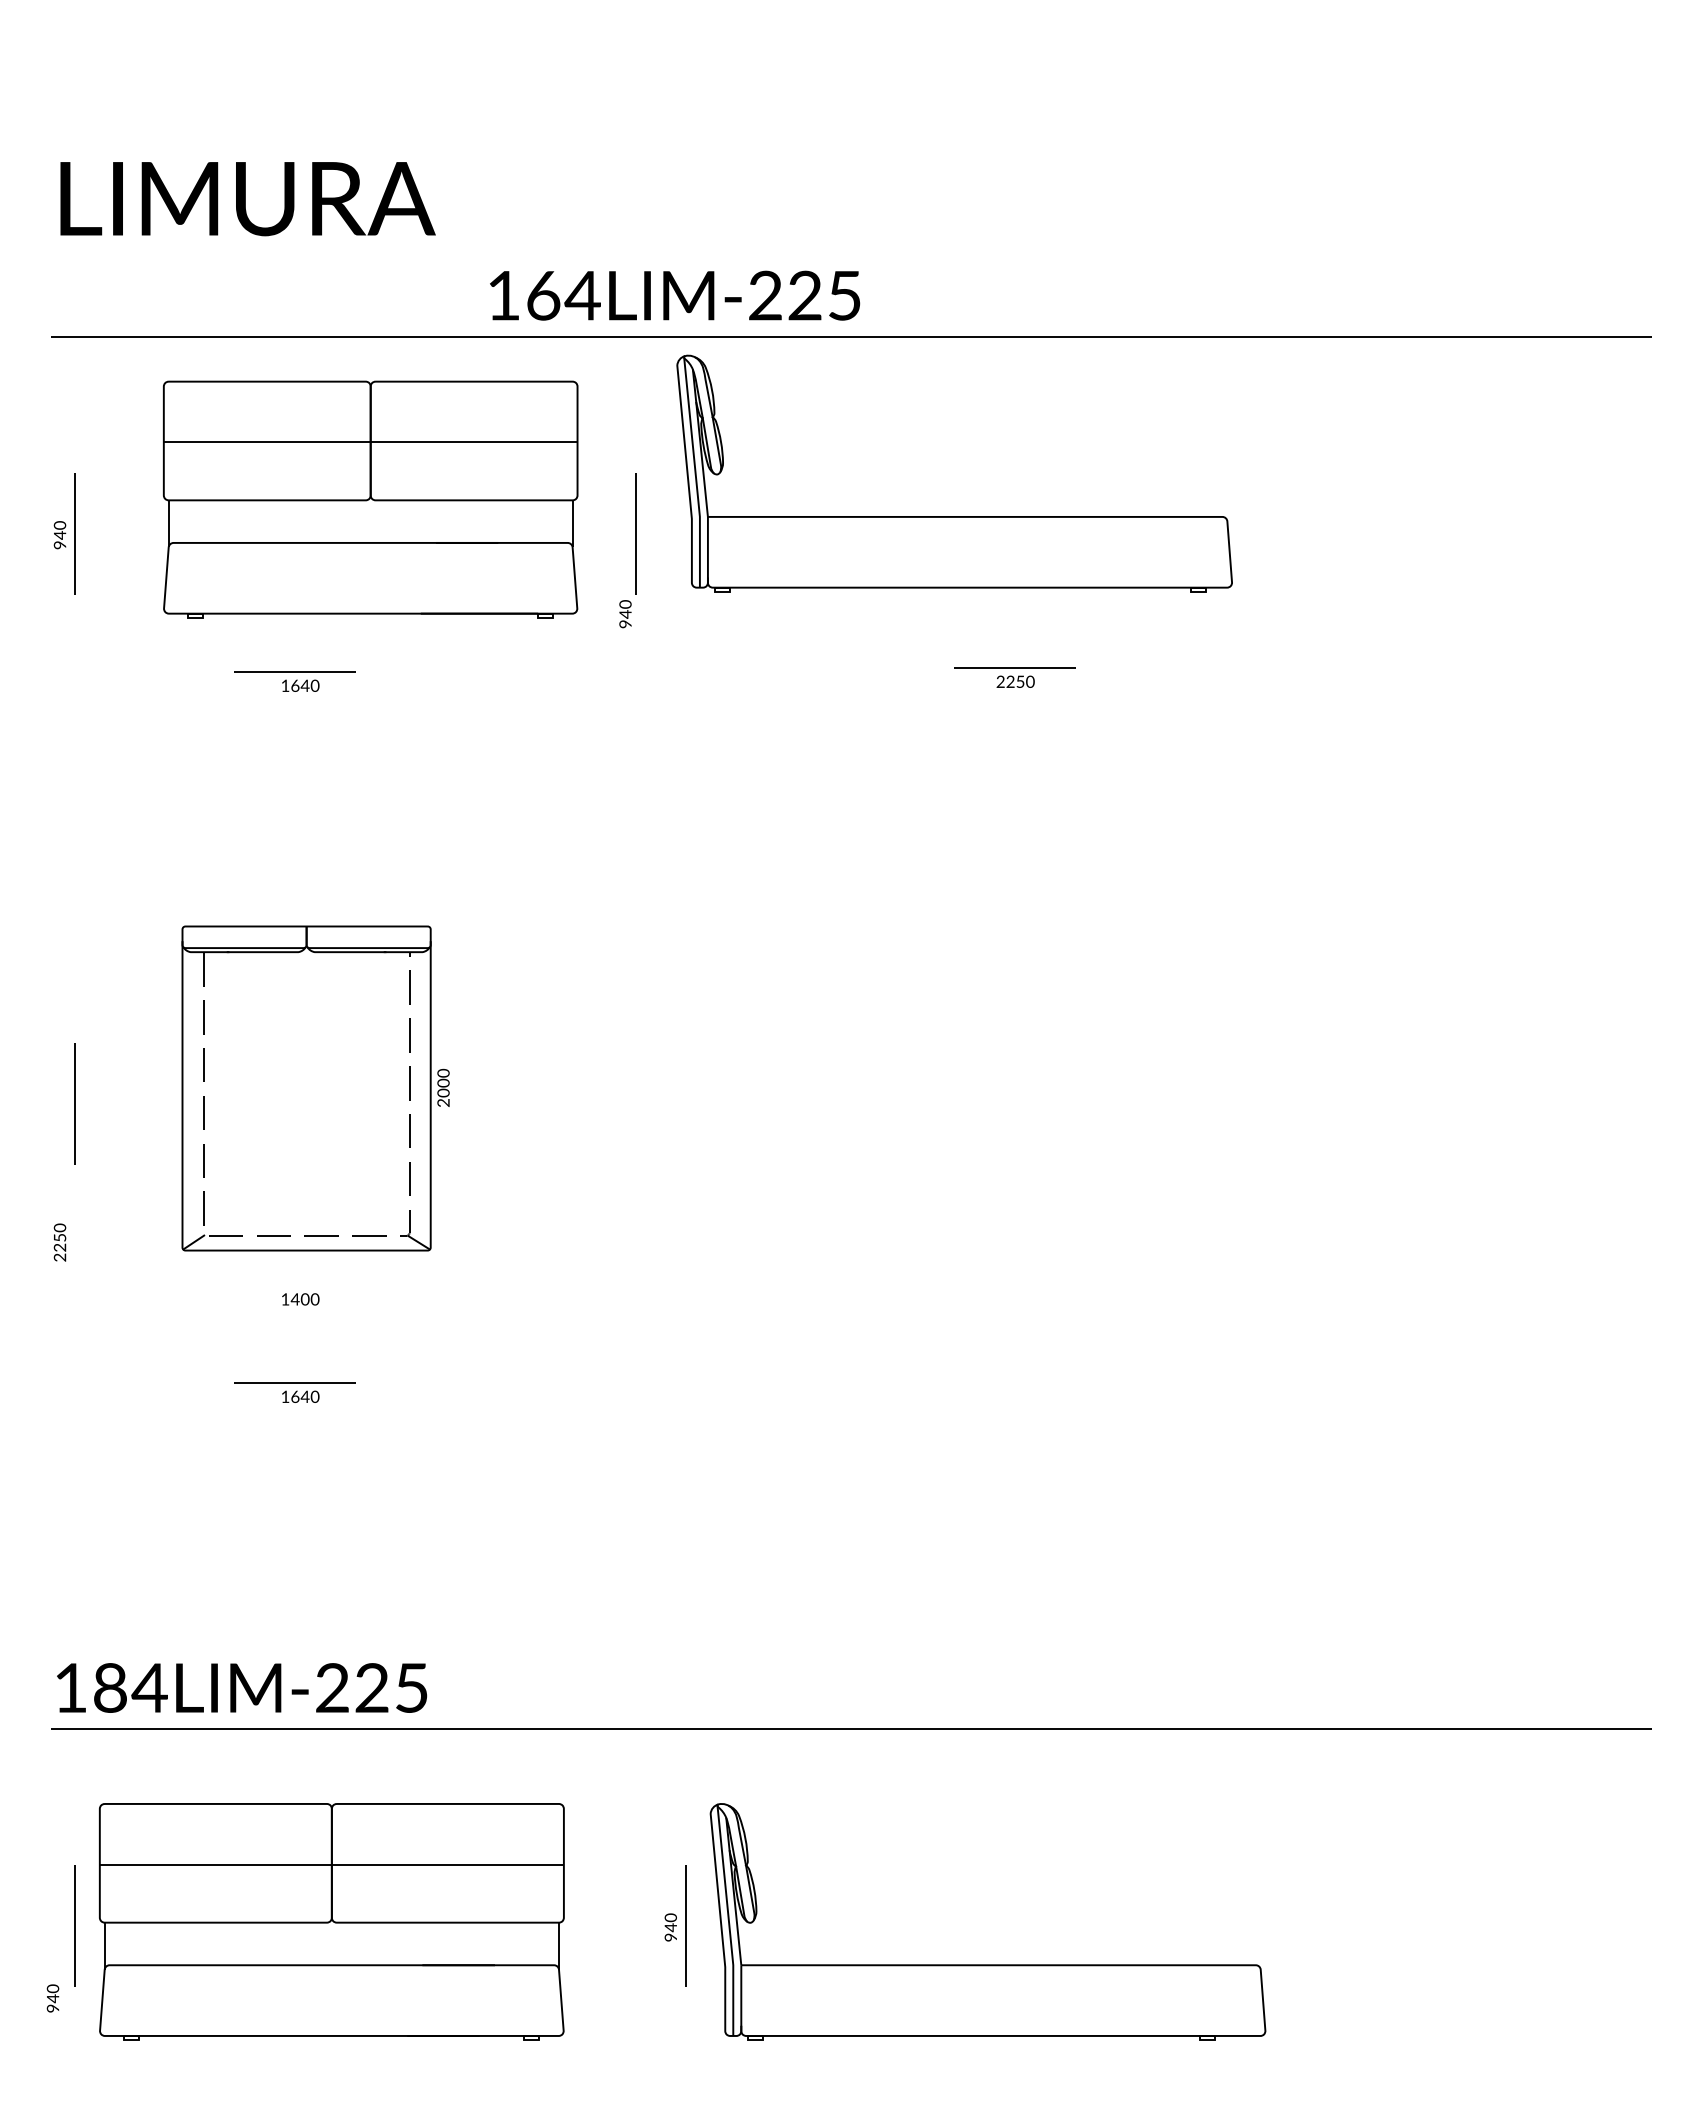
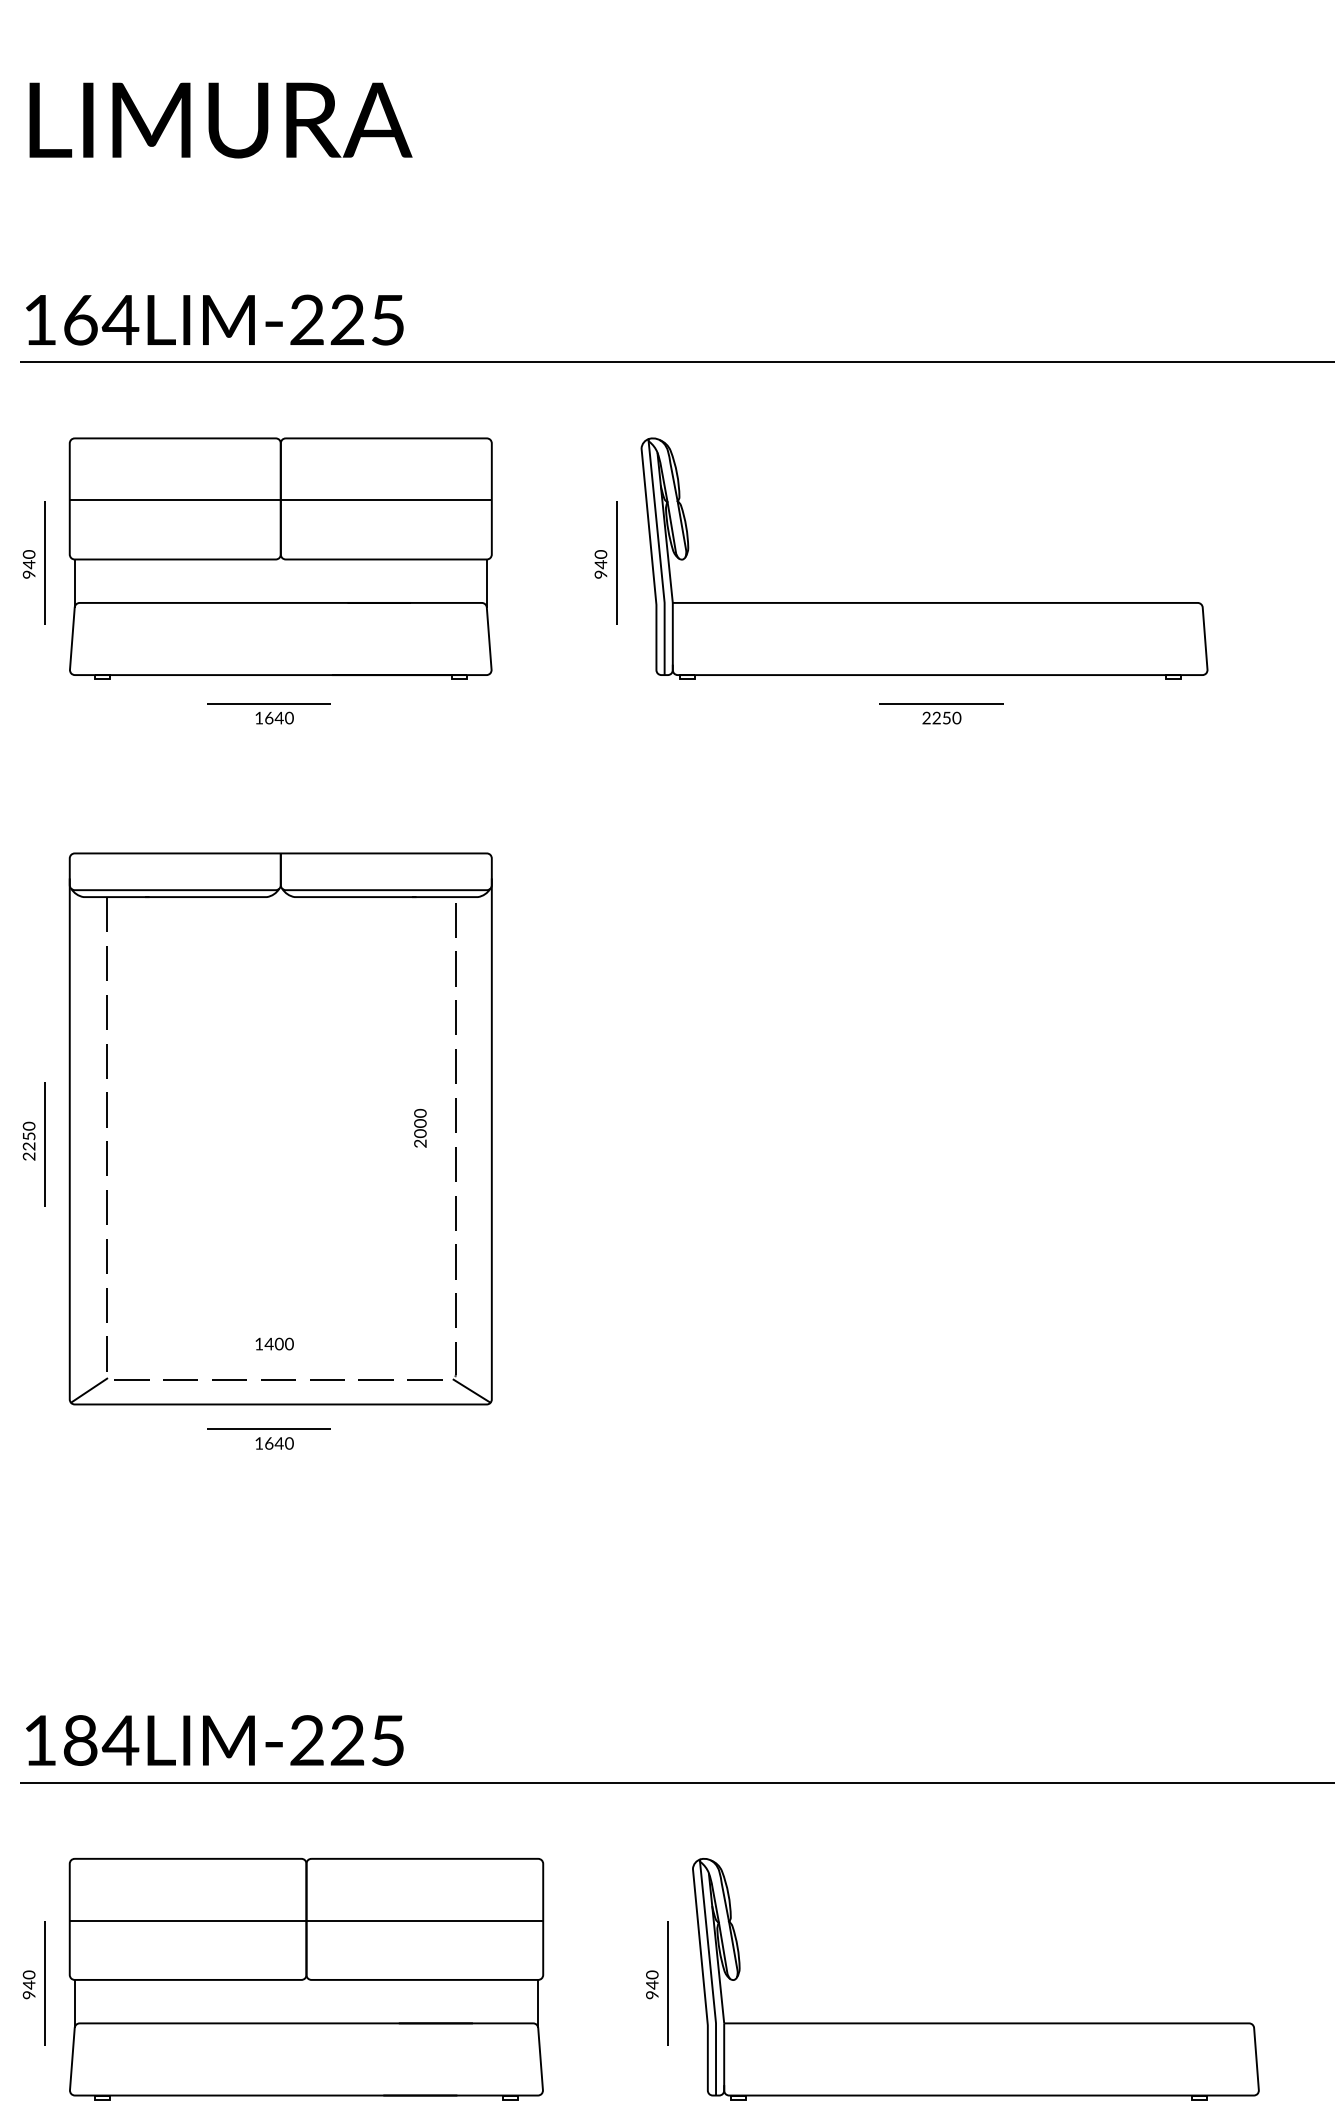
text: (247, 199) -> (220, 120), moved
text: (675, 295) -> (215, 319), moved
part: (370, 499) -> (280, 558), moved
part: (954, 516) -> (924, 602), moved
text: (625, 614) -> (600, 564), moved
part: (1014, 677) -> (940, 713), moved
part: (306, 1088) -> (280, 1128), size x1.67
text: (59, 1242) -> (28, 1141), moved
text: (52, 1998) -> (28, 1984), moved

